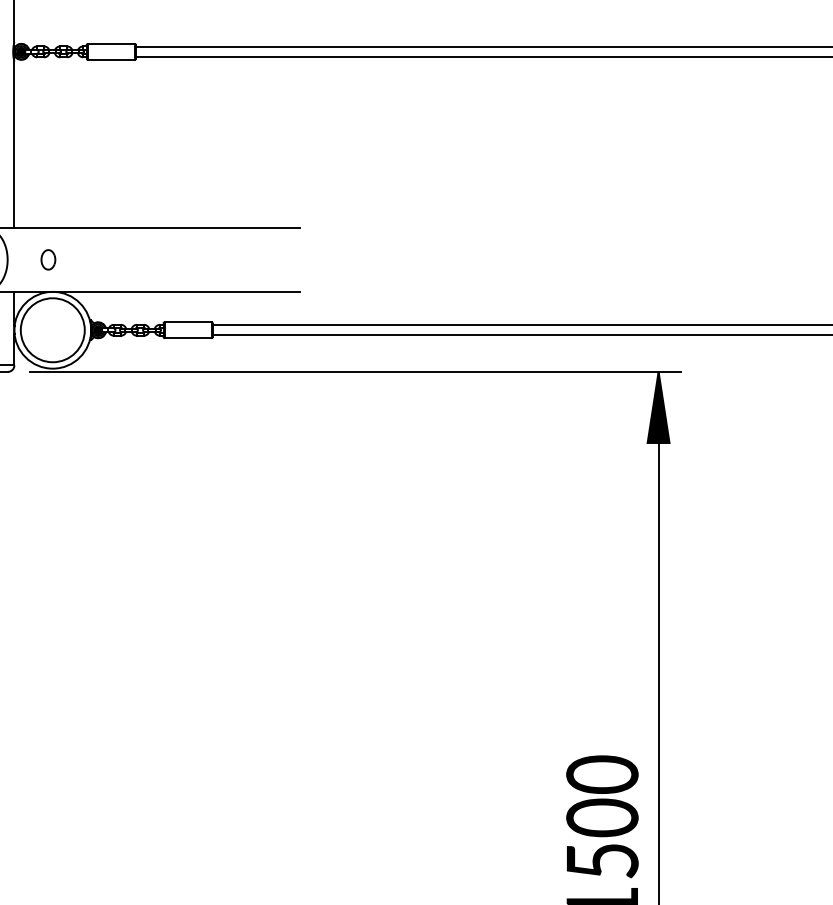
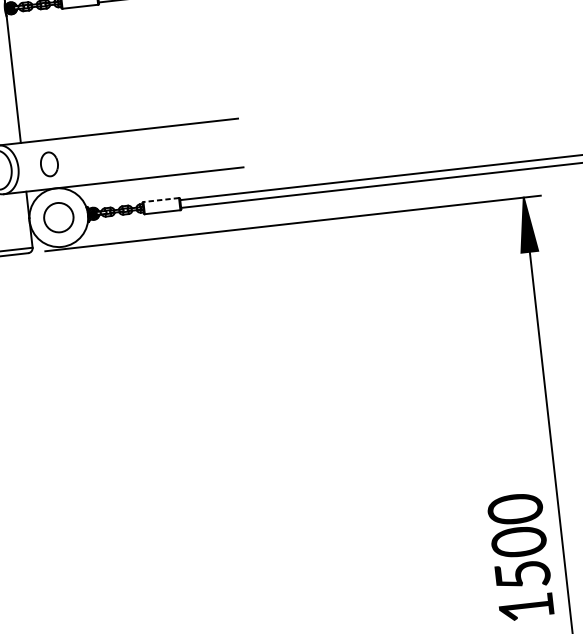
part: (48, 259) -> (49, 164), size x1.6
line: (187, 322) -> (160, 200), solid -> dashed
circle: (52, 330) -> (58, 217), size x0.6

